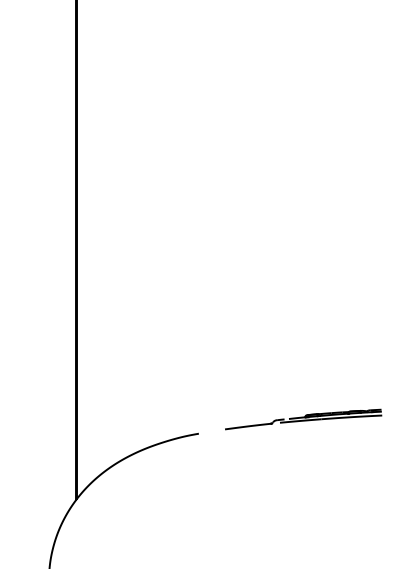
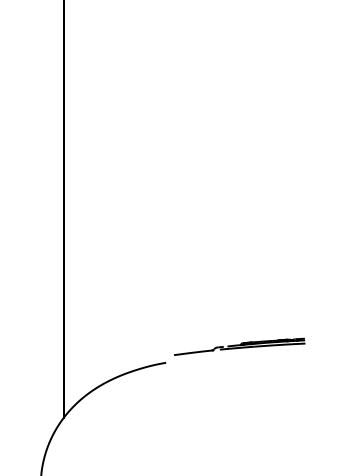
part: (303, 419) -> (239, 346), moved

